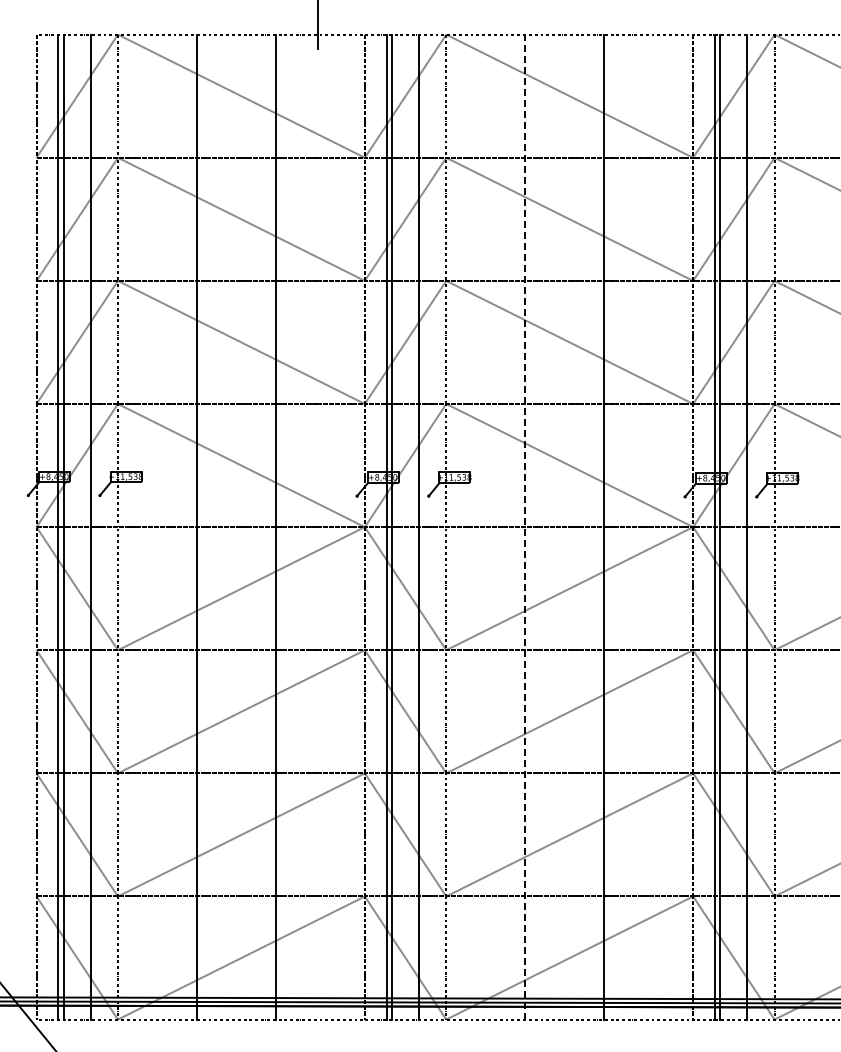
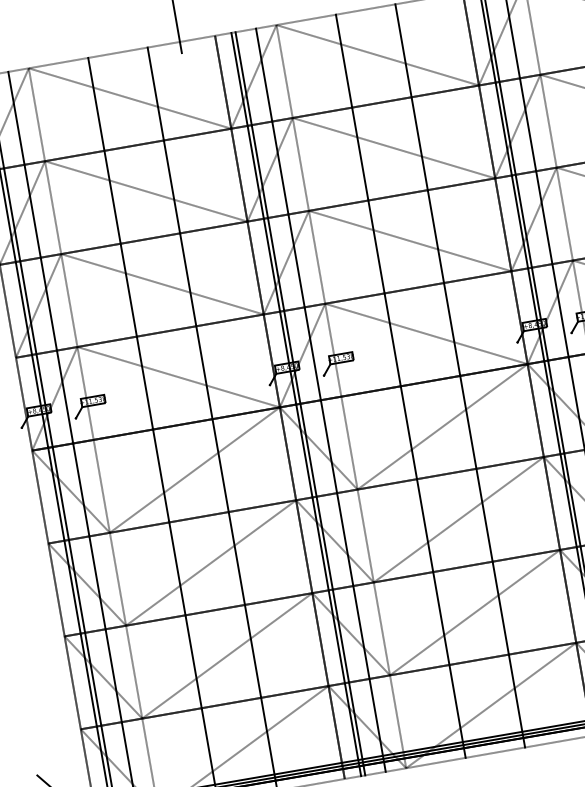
line: (525, 526) -> (401, 385), dashed -> solid

